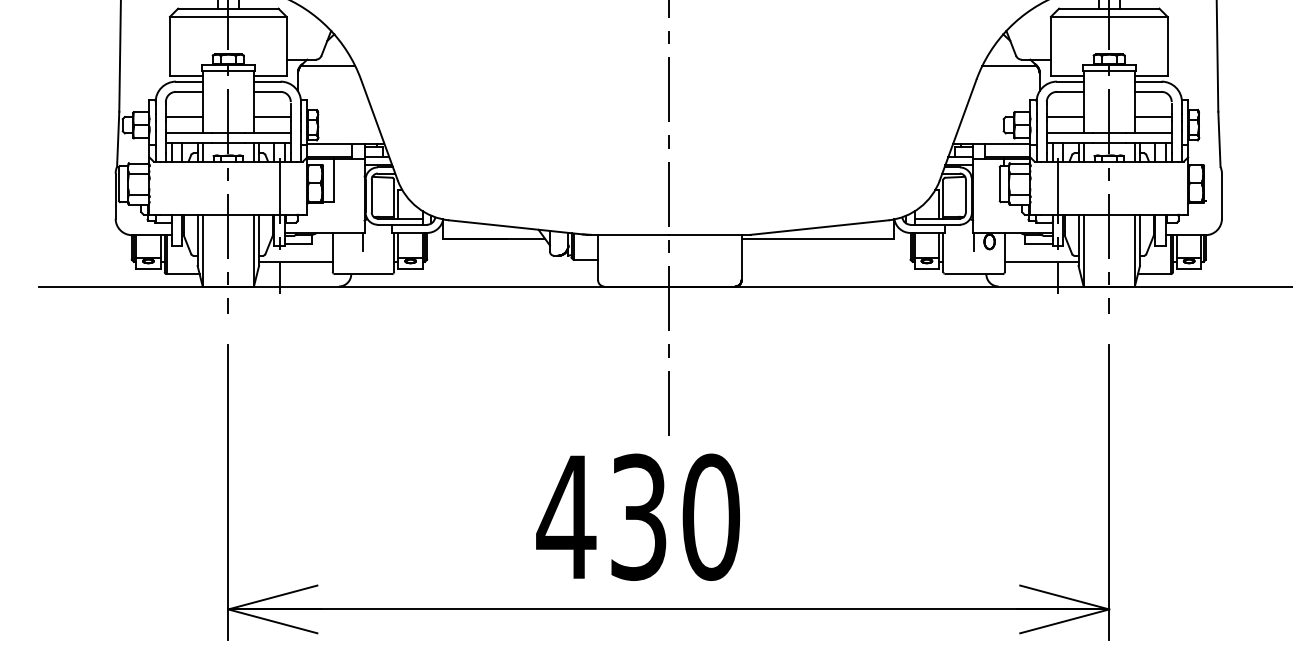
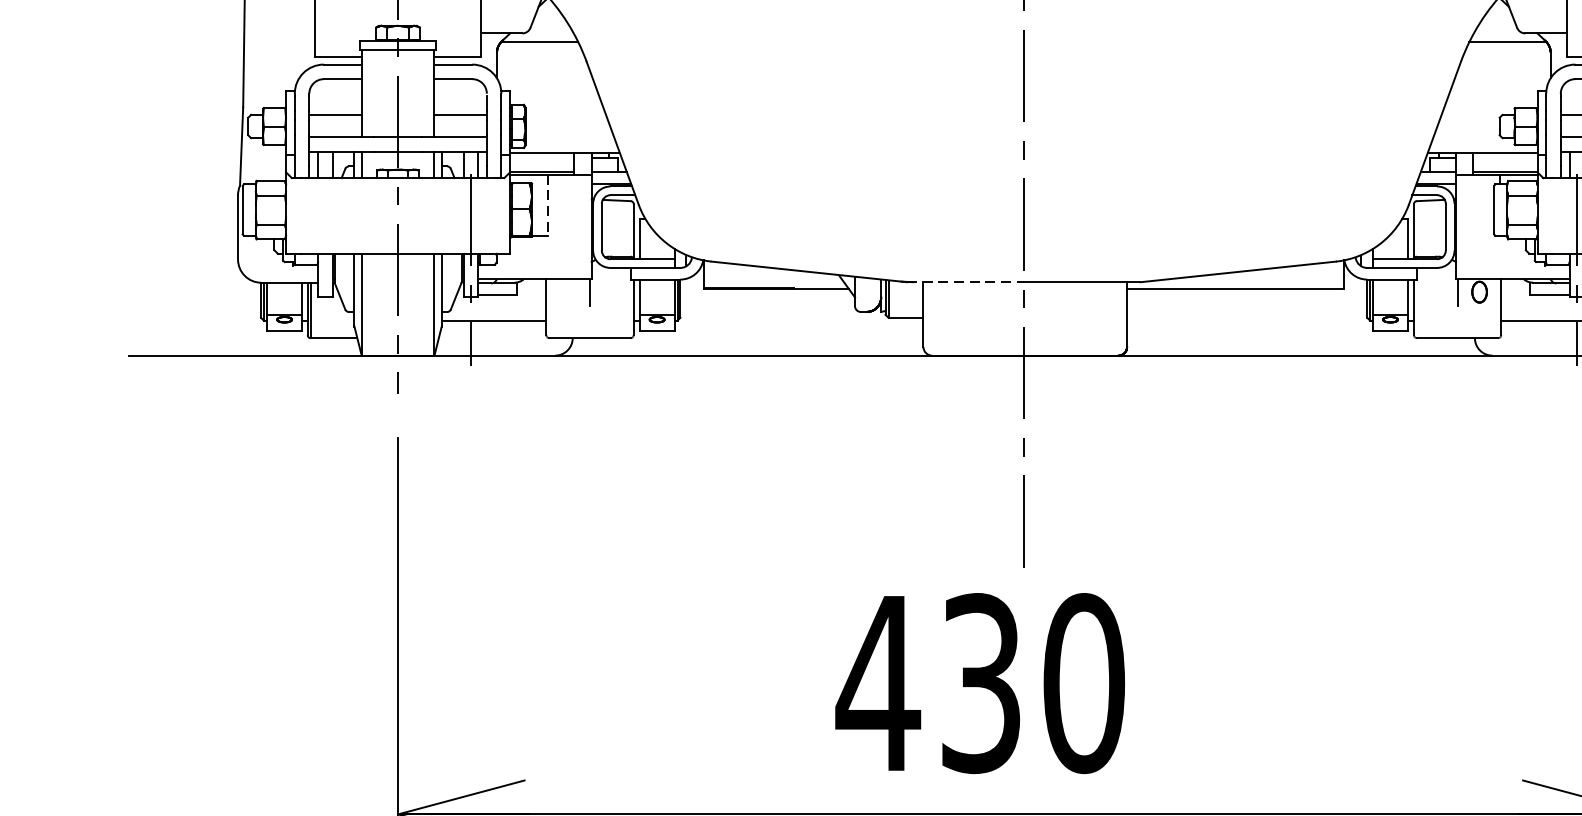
line: (333, 180) -> (547, 205), solid -> dashed
line: (628, 234) -> (966, 281), solid -> dashed

